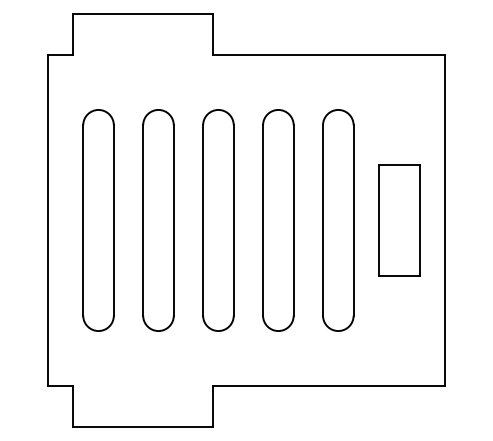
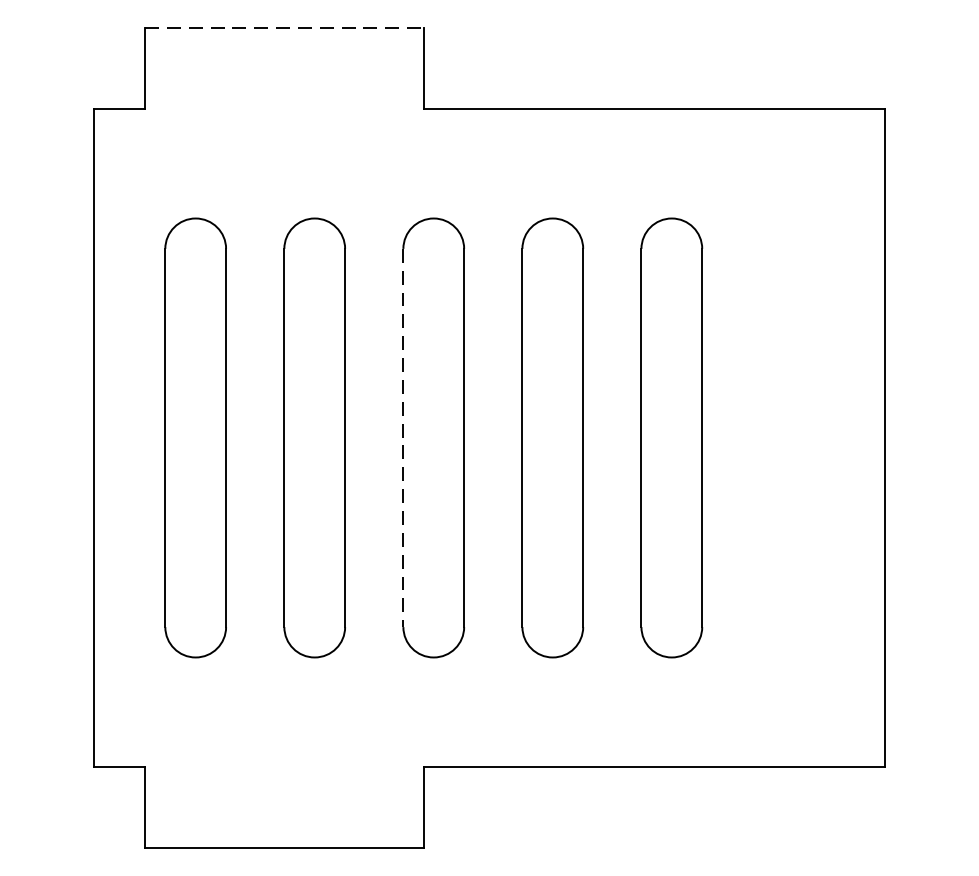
line: (143, 13) -> (284, 26), solid -> dashed
line: (203, 220) -> (404, 438), solid -> dashed
part: (399, 220) -> (793, 438), removed

